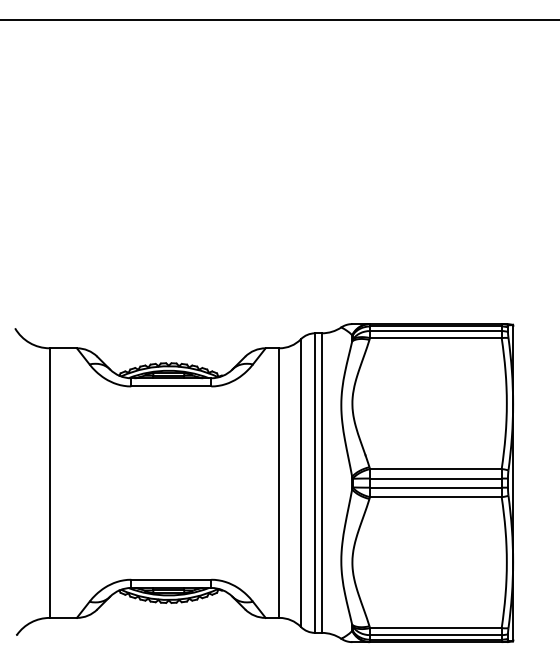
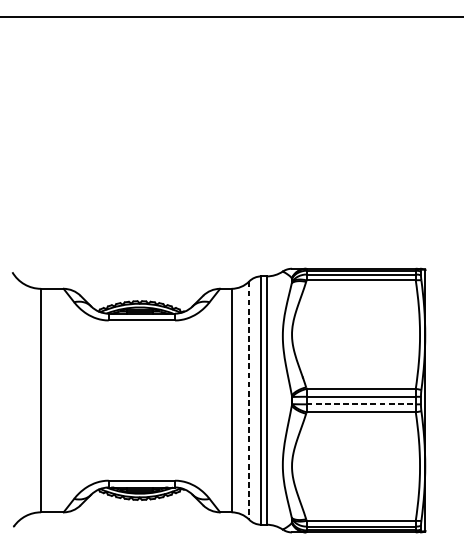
line: (300, 483) -> (248, 400), solid -> dashed
line: (435, 487) -> (360, 404), solid -> dashed

